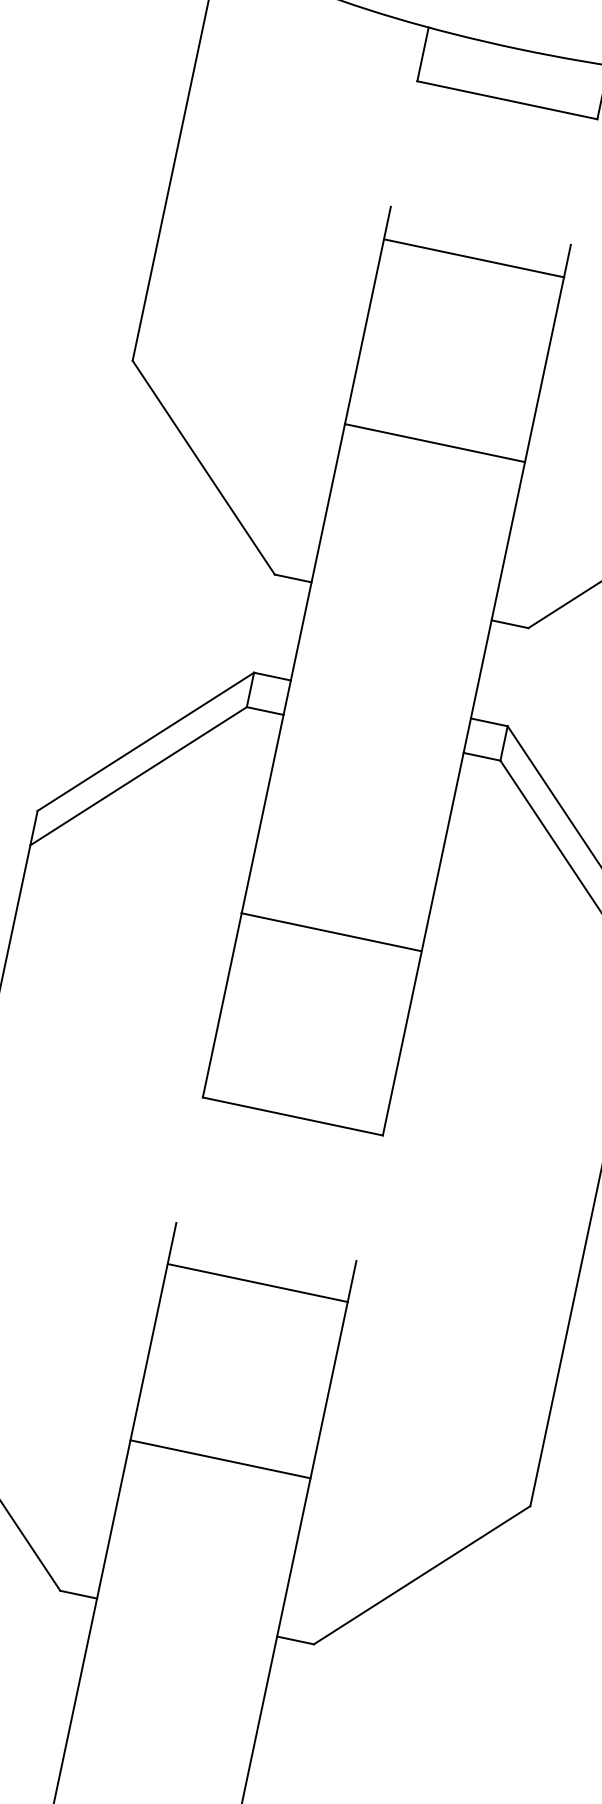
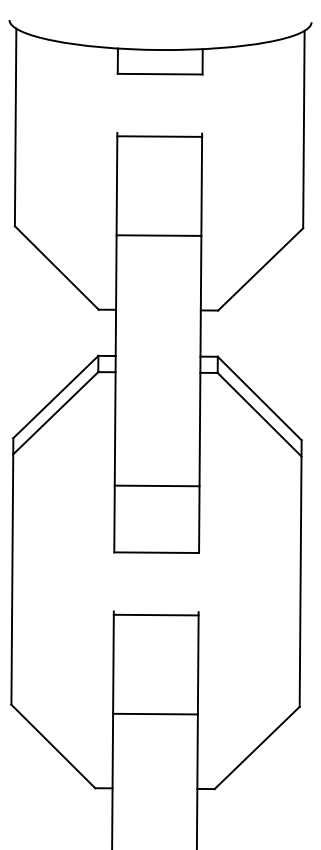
line: (473, 258) -> (159, 136), moved
line: (330, 930) -> (156, 485), moved
line: (256, 1281) -> (155, 614), moved

